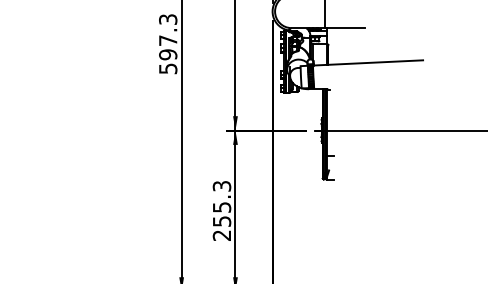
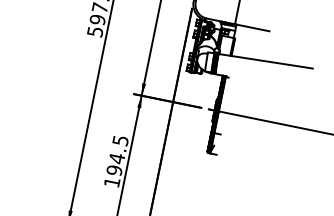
text: (221, 210) -> (116, 161), 255.3 -> 194.5

